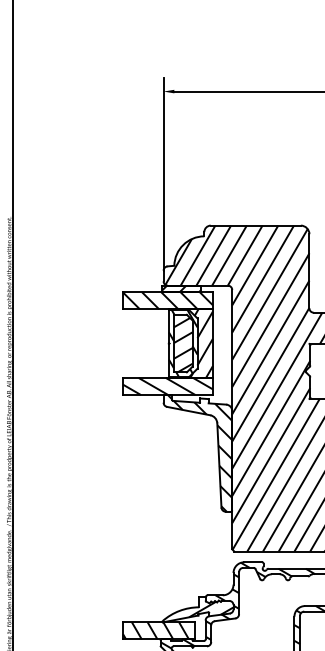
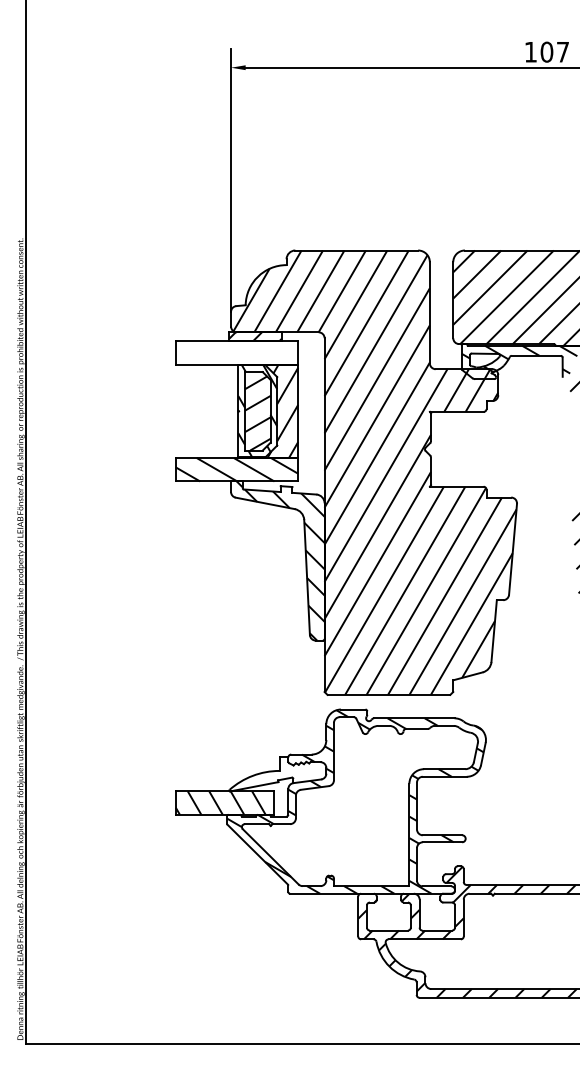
hatch: (167, 300) -> (236, 352), removed
hatch: (210, 609) -> (295, 773), removed

